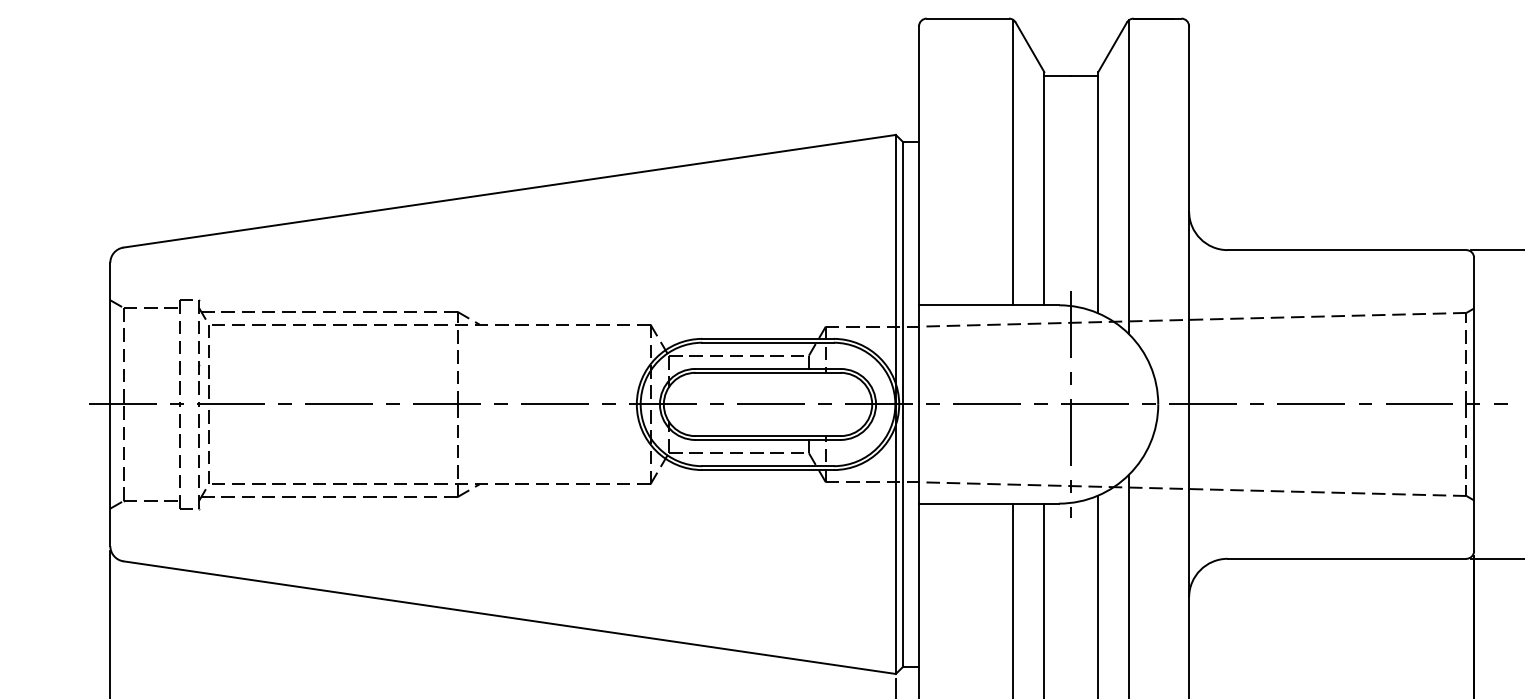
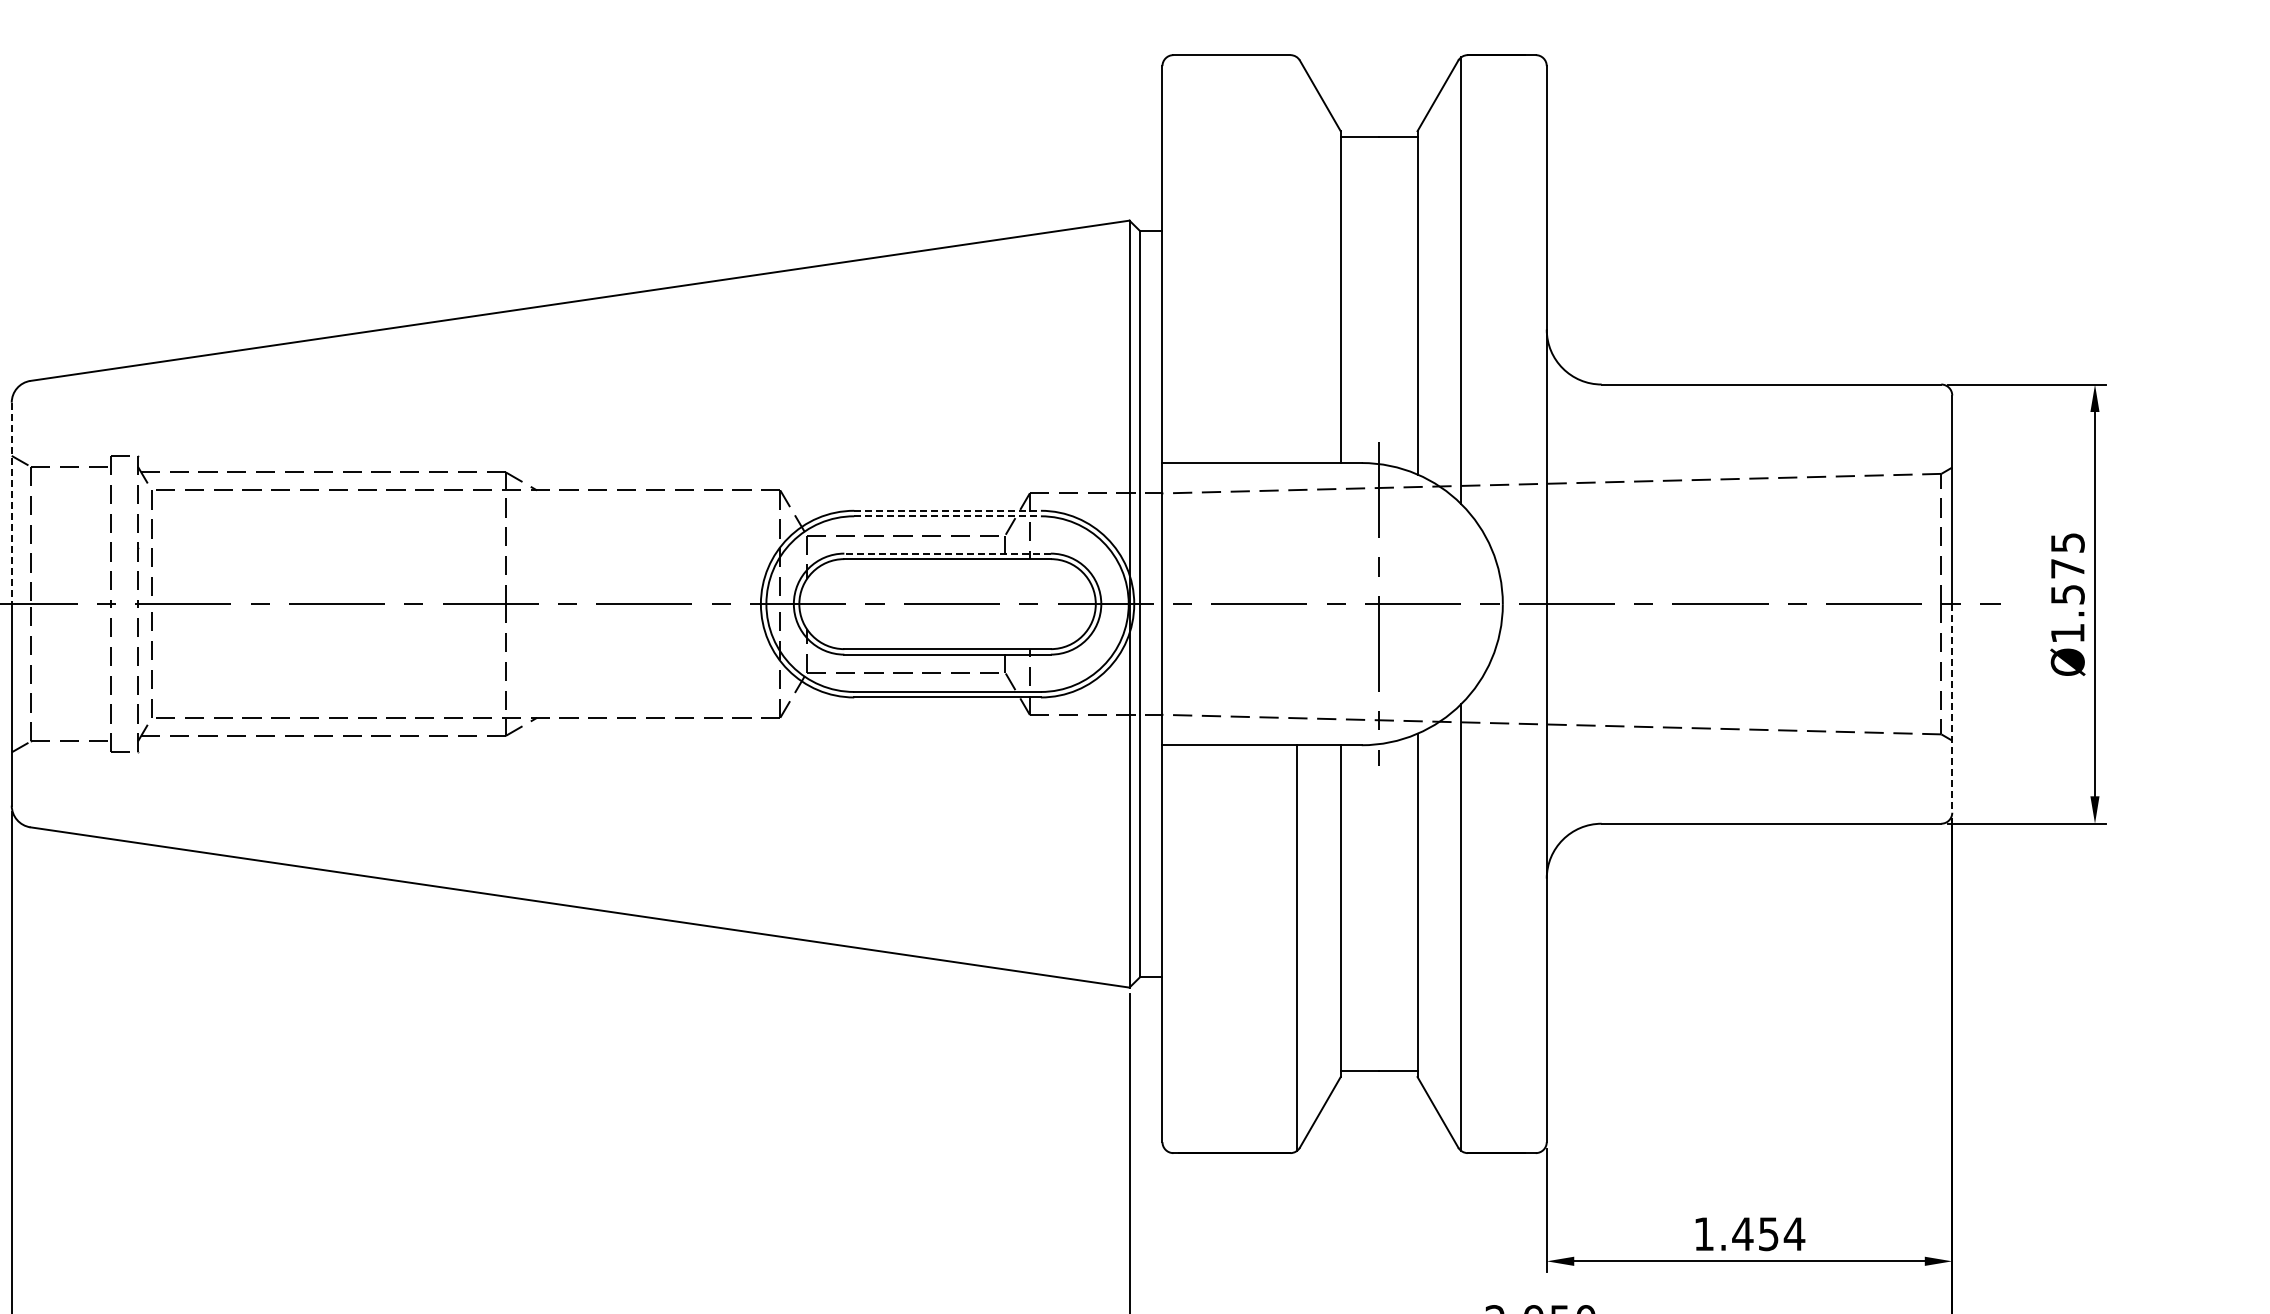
line: (1013, 162) -> (1296, 260), removed
line: (110, 333) -> (11, 503), solid -> dashed
line: (768, 338) -> (948, 510), solid -> dashed
line: (768, 342) -> (948, 516), solid -> dashed
line: (767, 368) -> (947, 553), solid -> dashed
line: (1474, 477) -> (1952, 708), solid -> dashed

